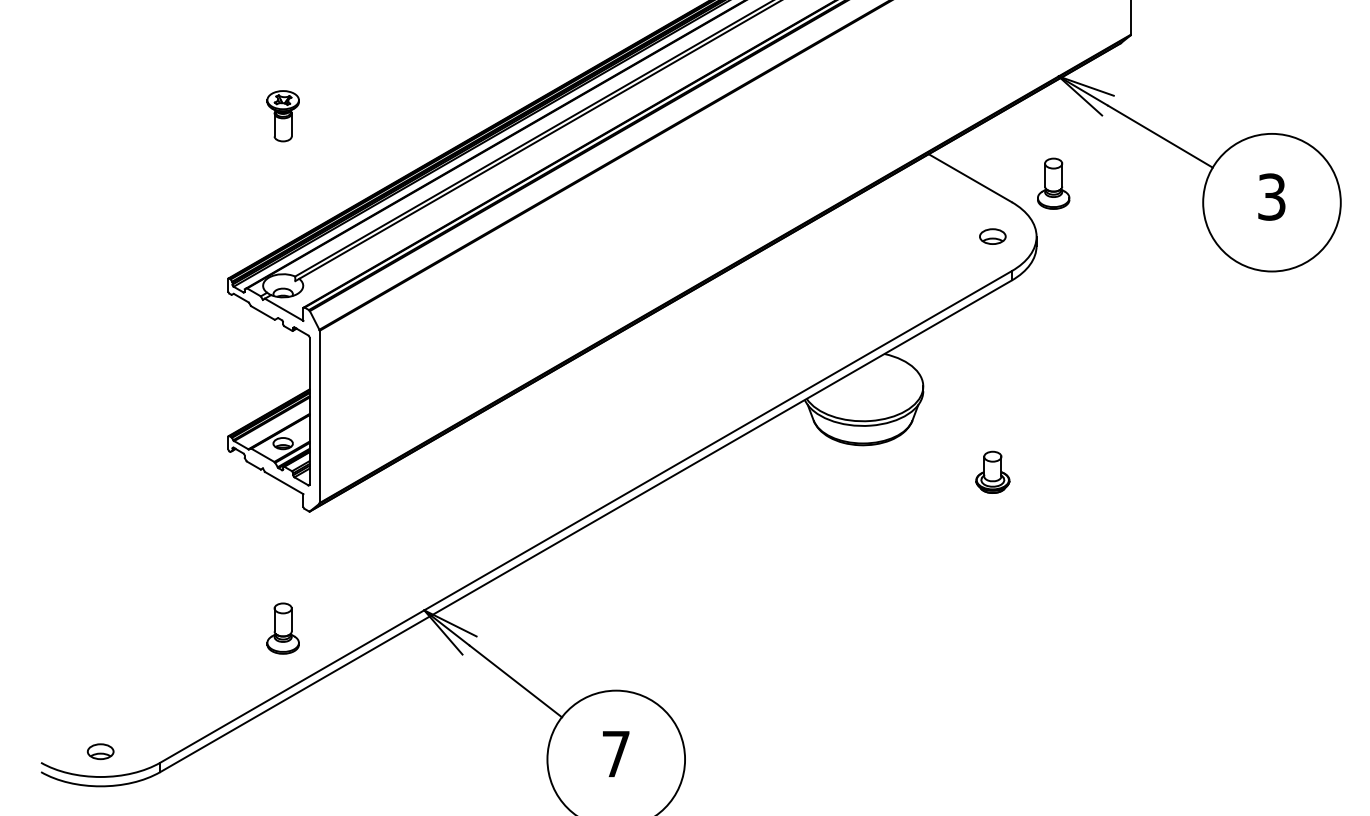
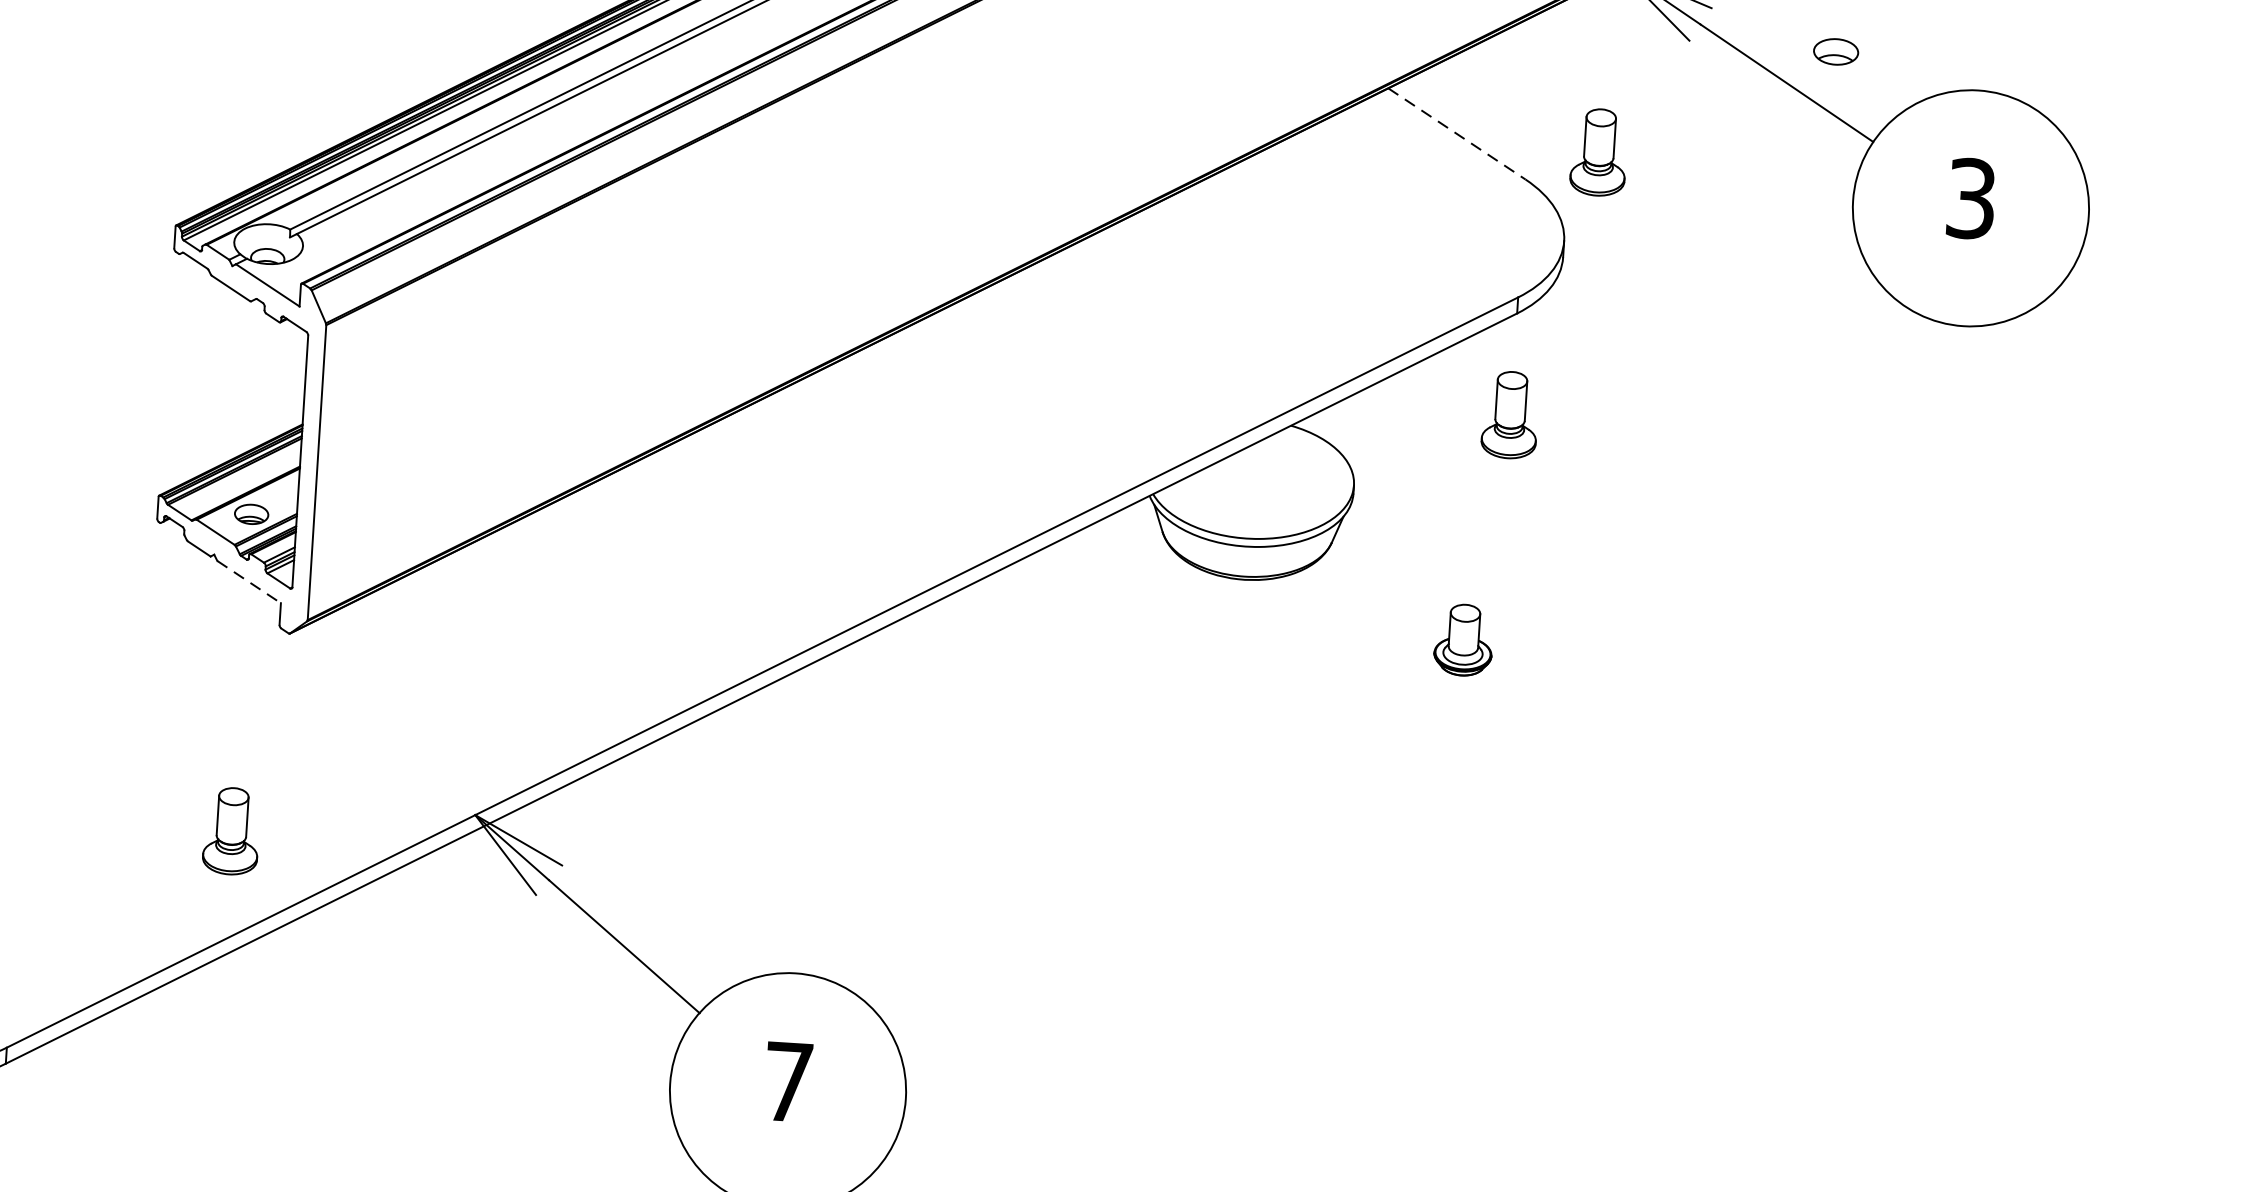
line: (970, 178) -> (1457, 134), solid -> dashed
part: (992, 236) -> (1835, 51), moved
part: (1011, 339) -> (1510, 414), added
line: (284, 483) -> (249, 582), solid -> dashed

